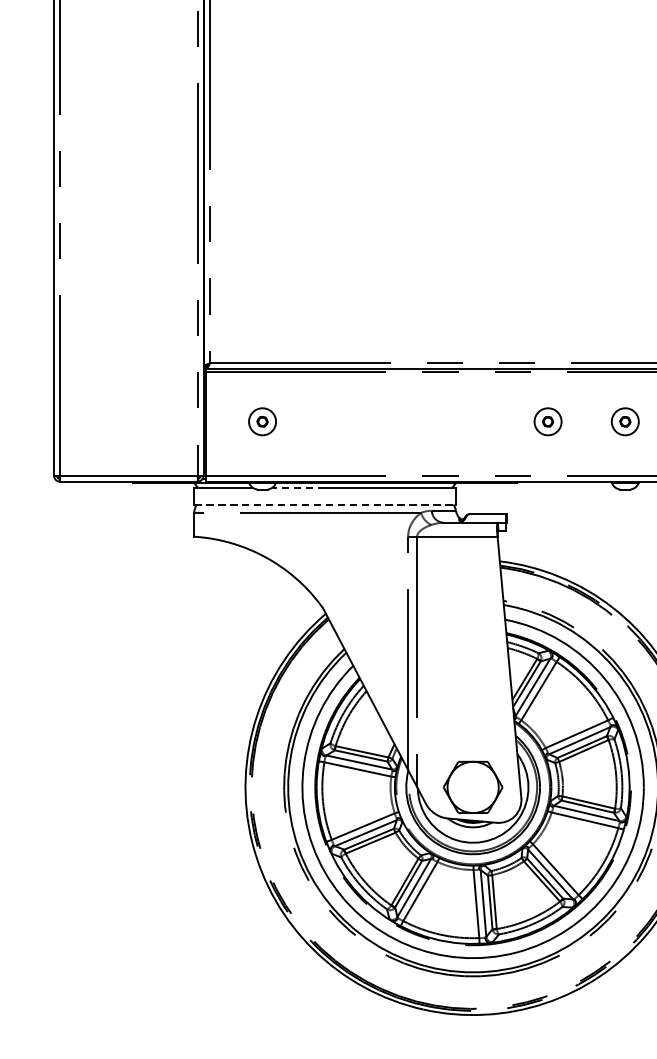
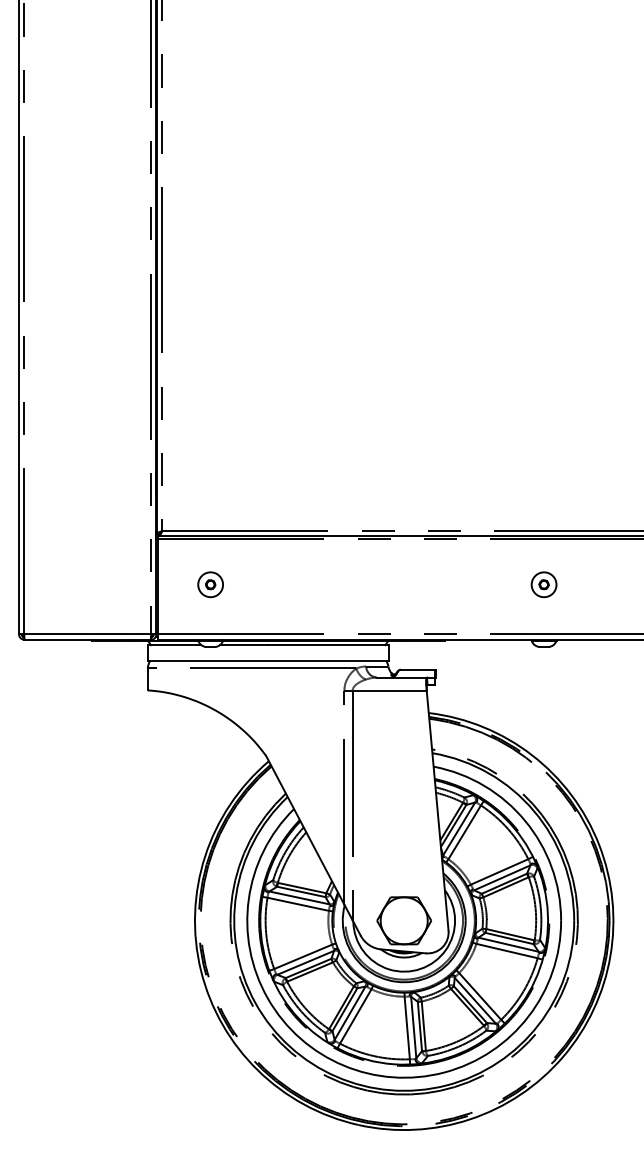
part: (547, 421) -> (472, 584), removed
line: (298, 487) -> (243, 645), dashed -> solid
line: (325, 504) -> (268, 660), dashed -> solid

